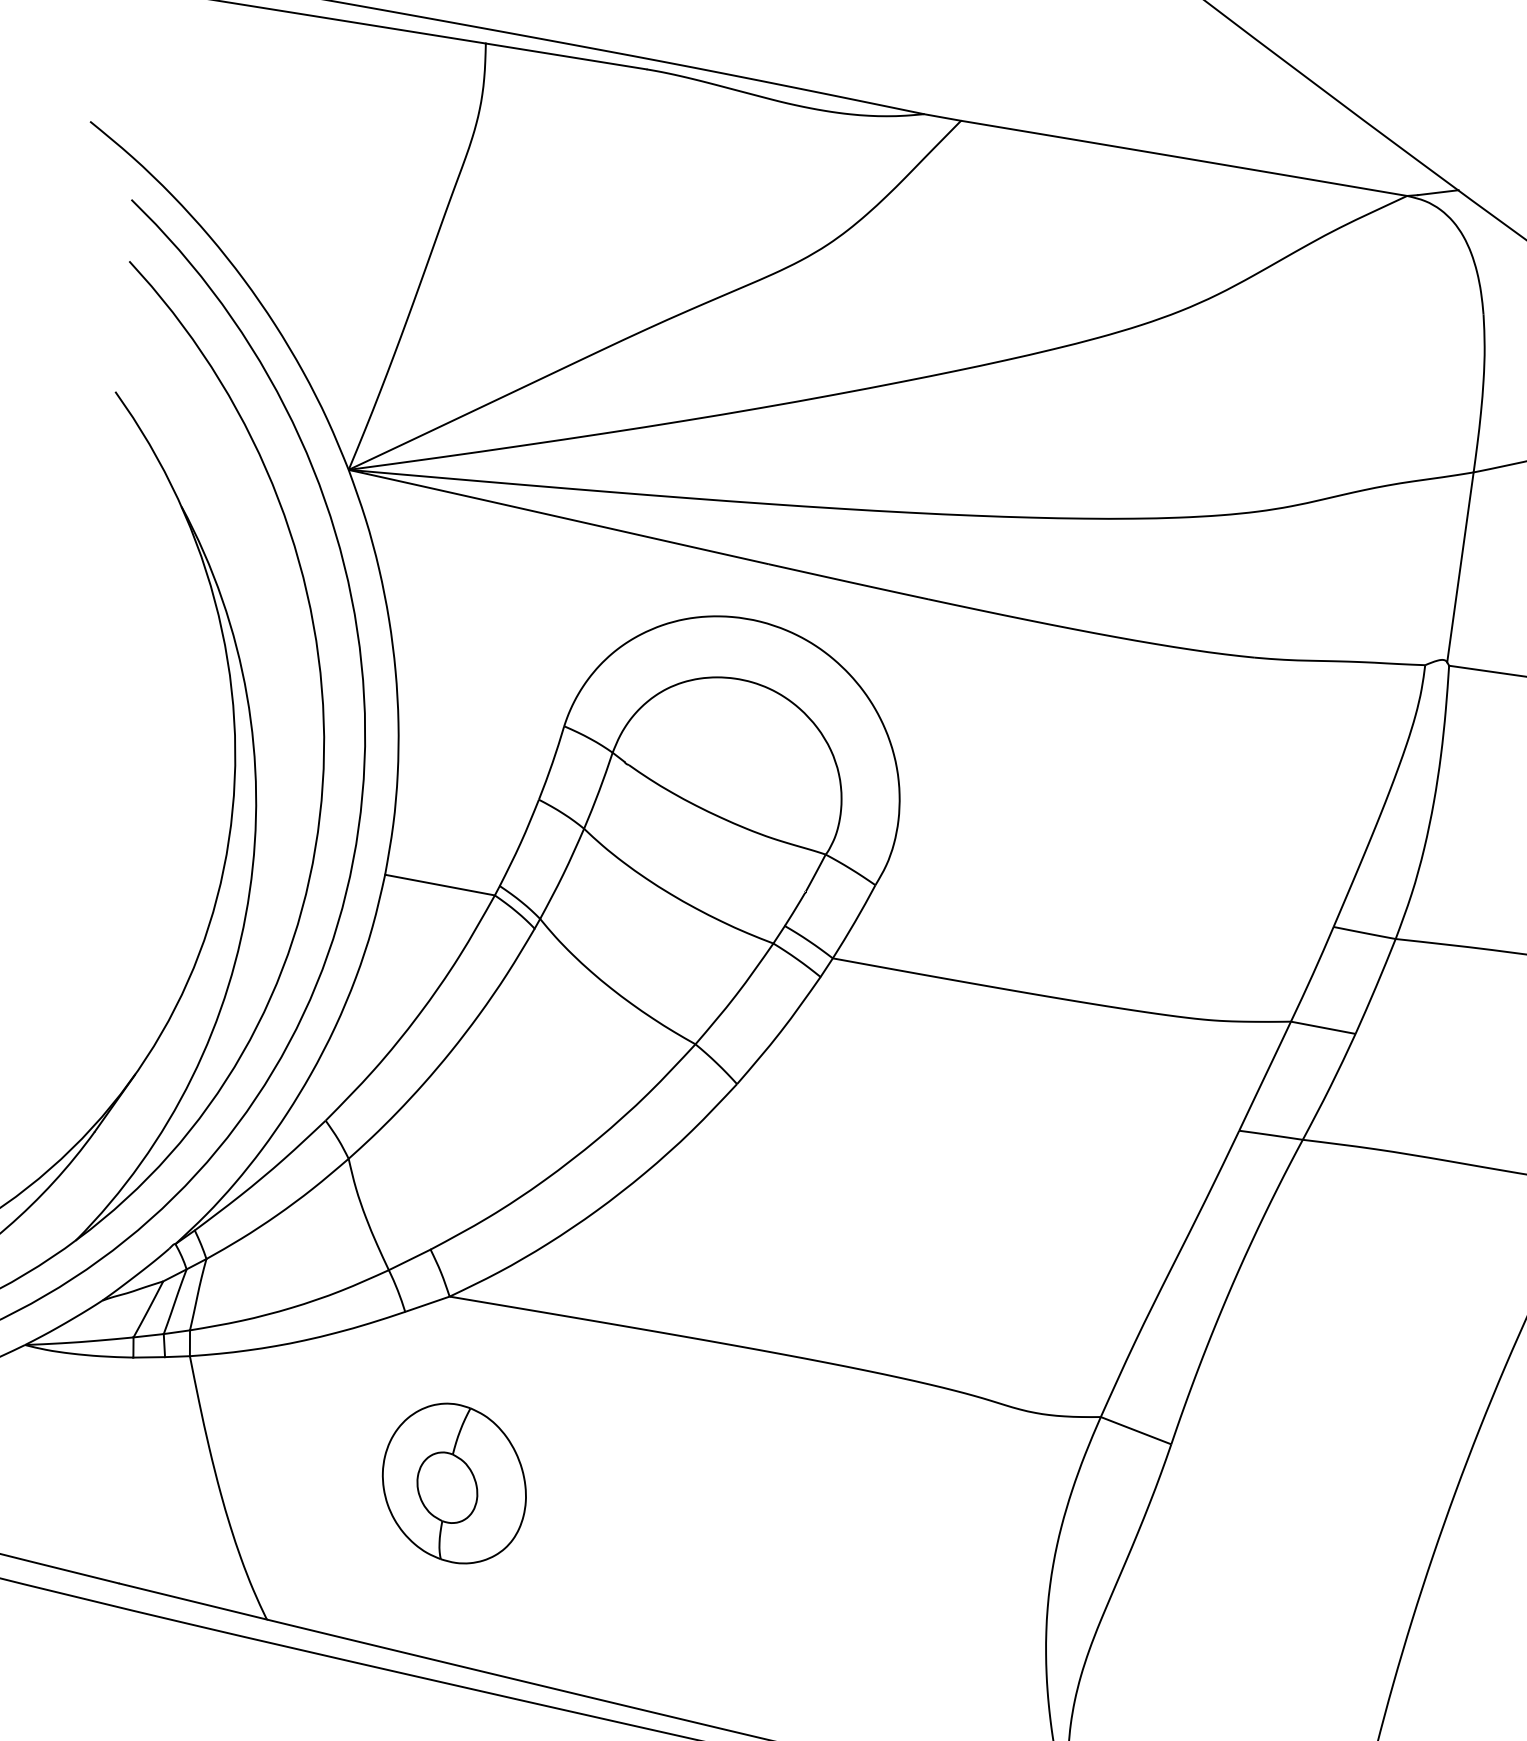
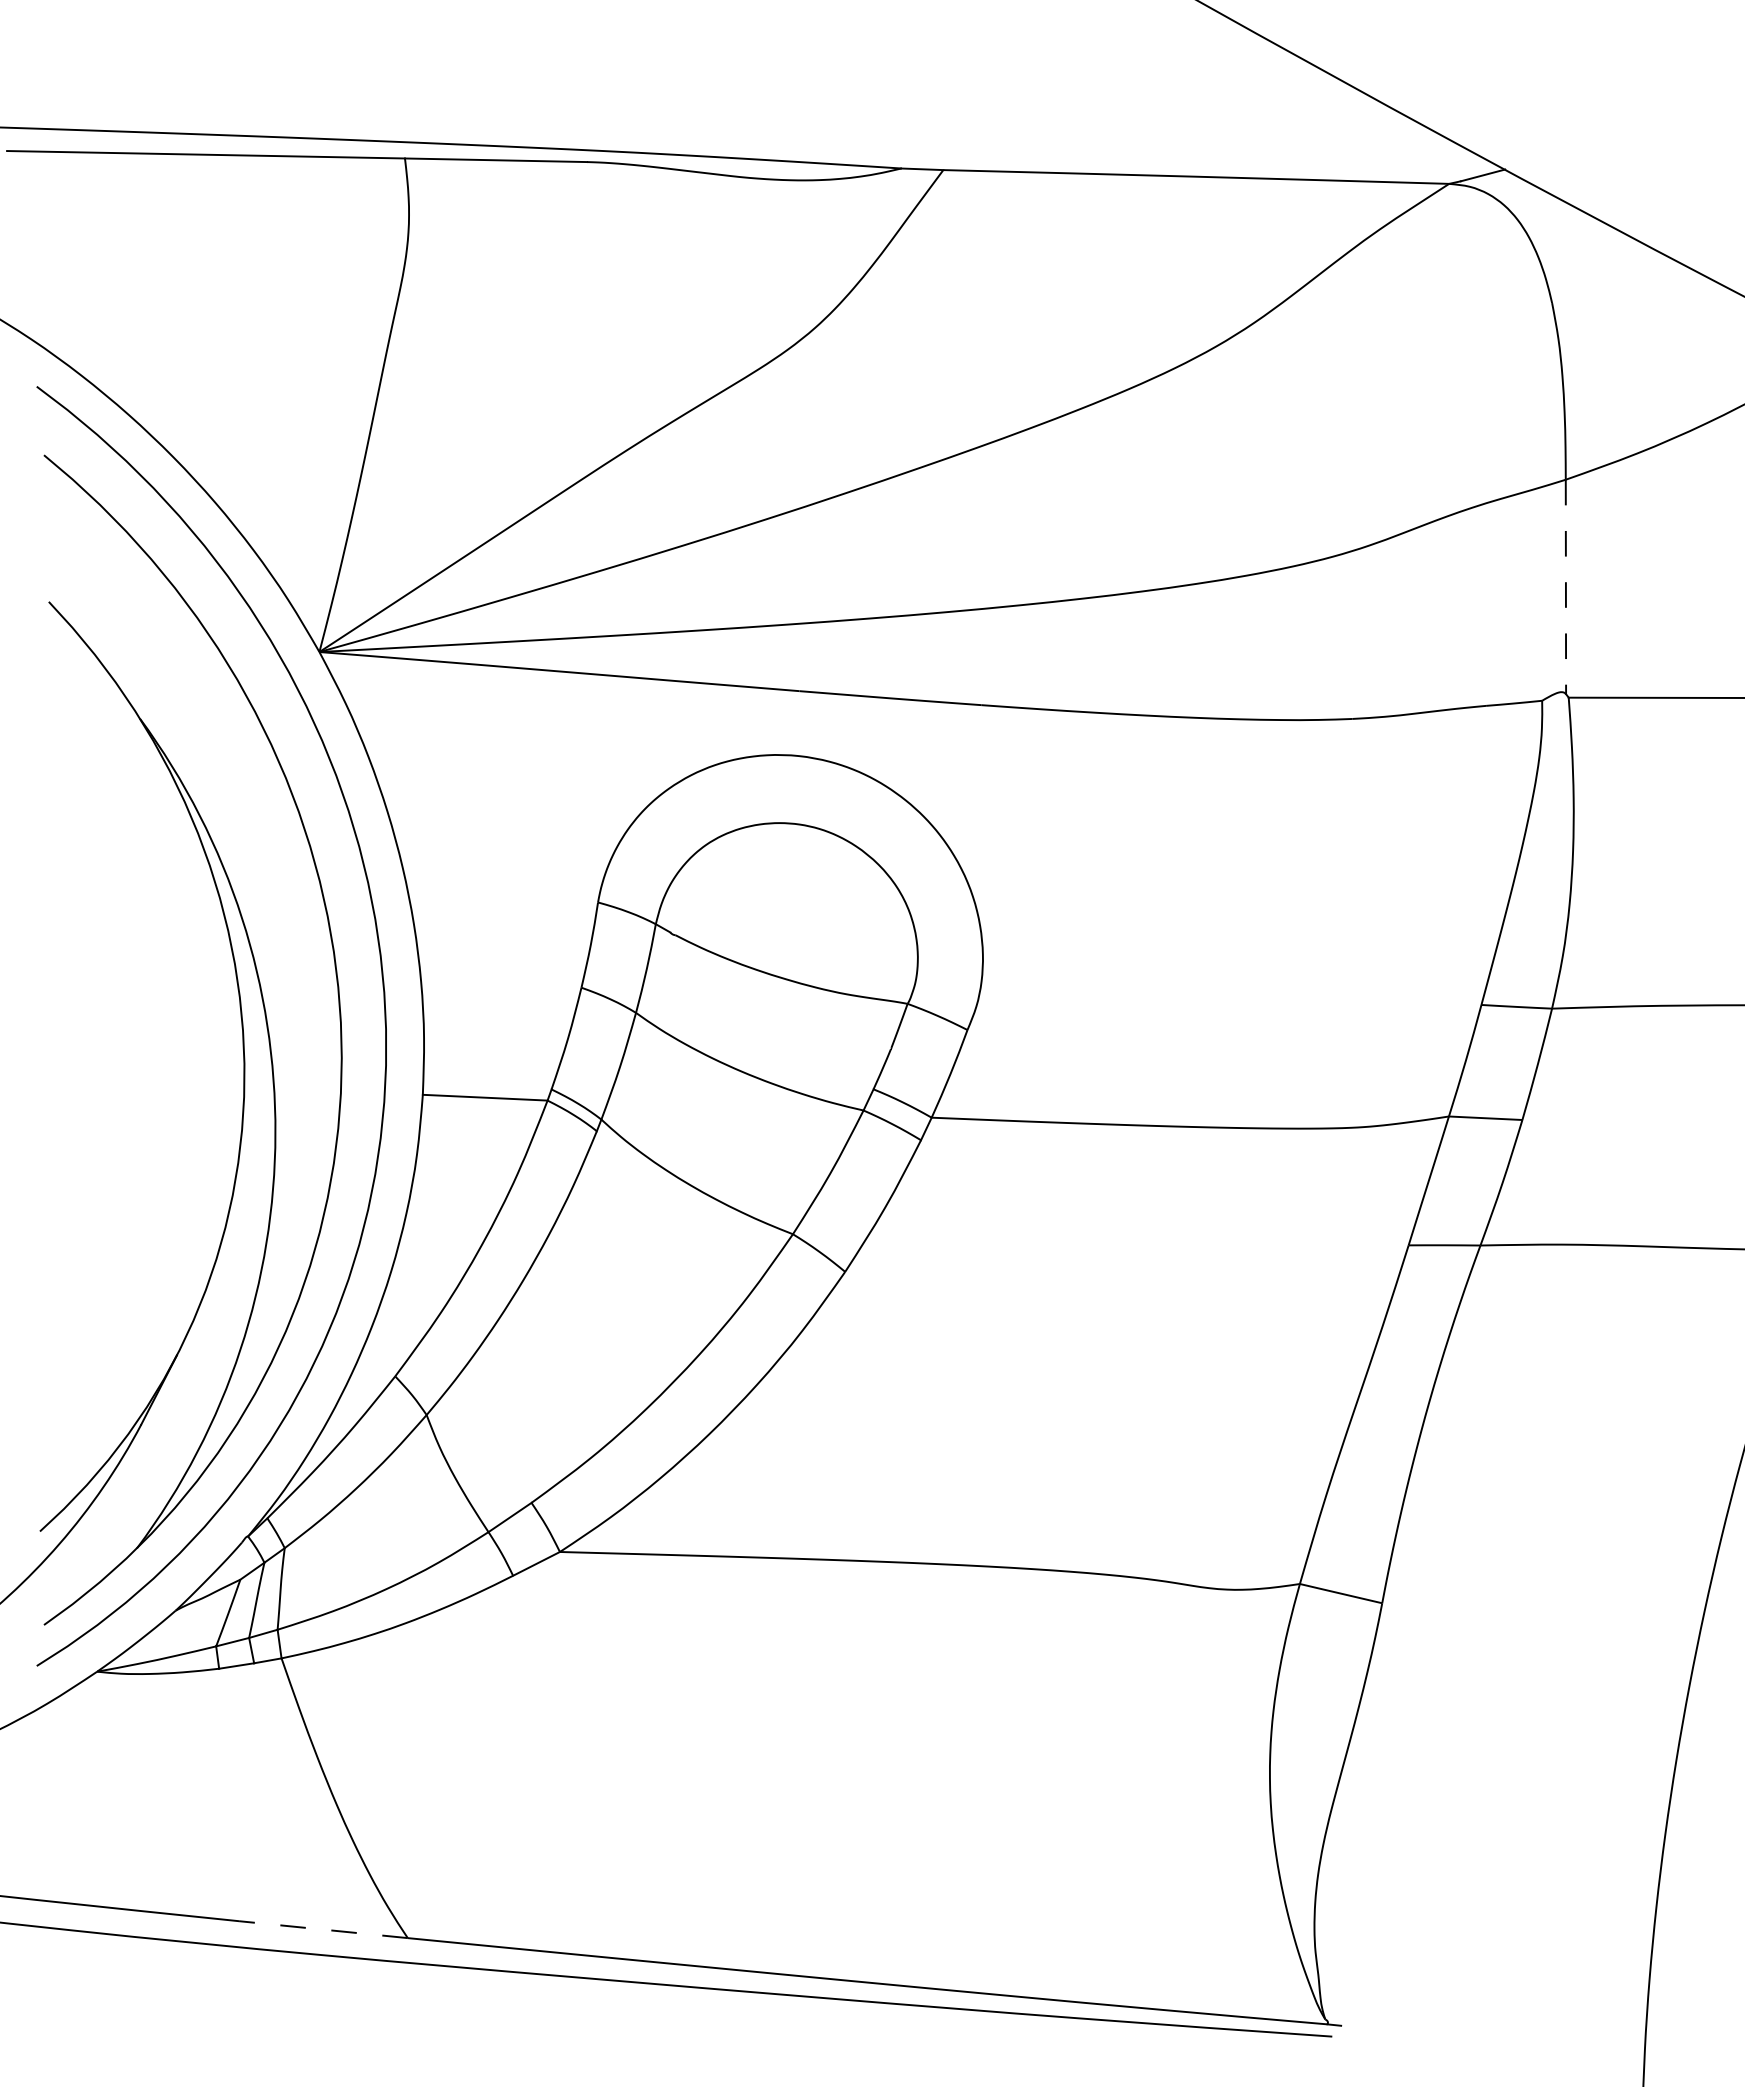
line: (1459, 567) -> (1565, 587), solid -> dashed
part: (454, 1482) -> (594, 1757), removed
line: (193, 1601) -> (323, 1929), solid -> dashed

